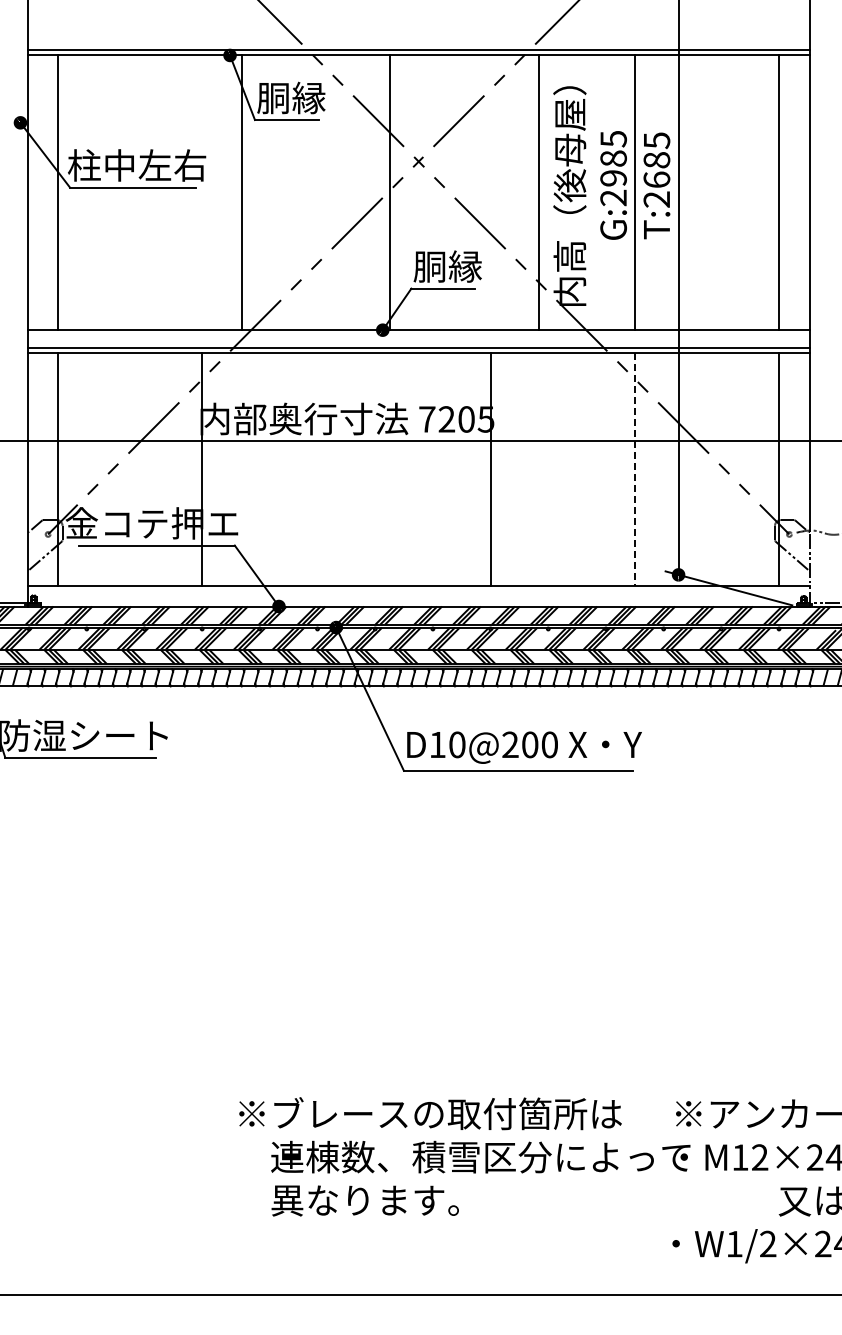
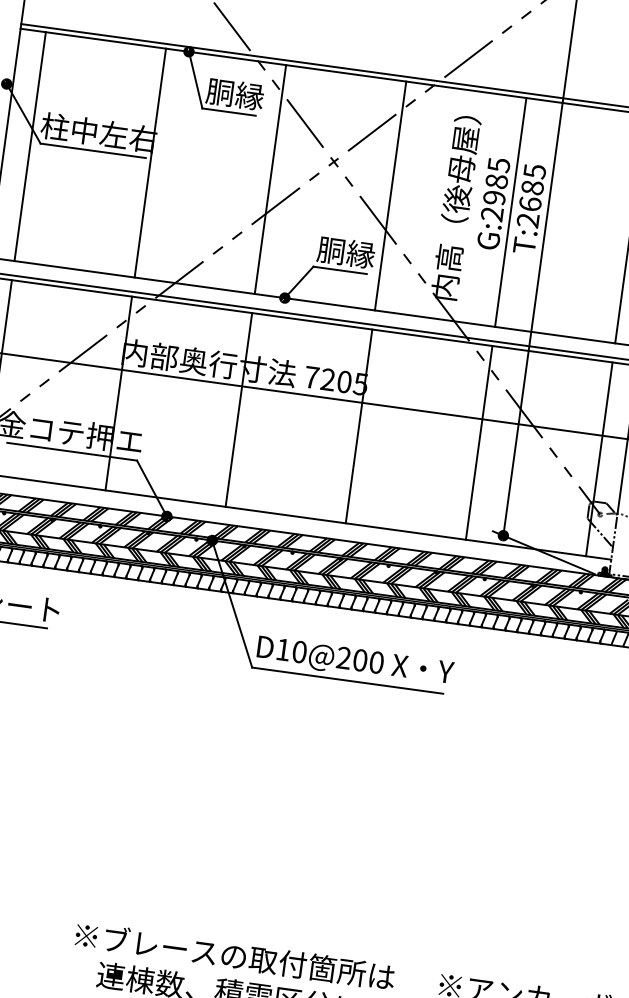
line: (242, 192) -> (150, 162), moved
line: (389, 192) -> (270, 179), moved
line: (538, 192) -> (390, 195), moved
line: (346, 469) -> (238, 410), added
line: (635, 469) -> (479, 442), dashed -> solid

